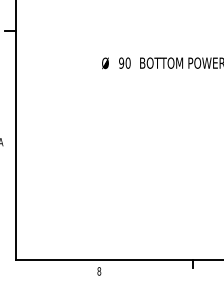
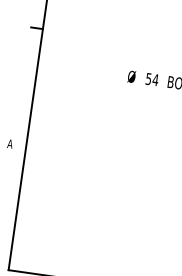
text: (124, 62) -> (151, 78), 90 -> 54

